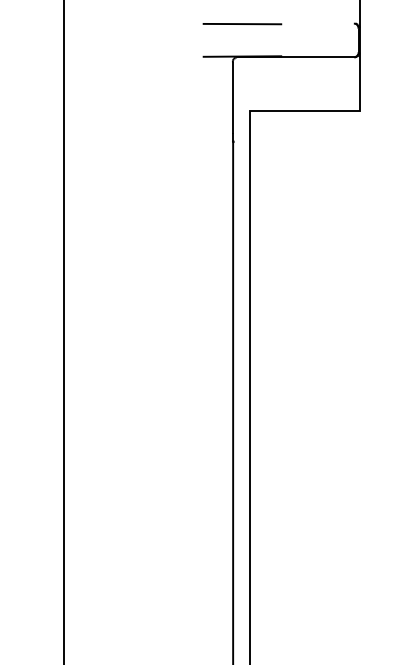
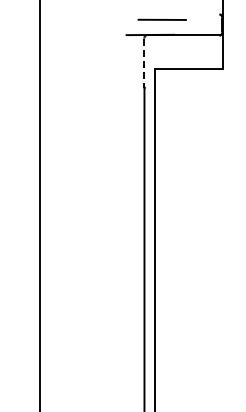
line: (241, 23) -> (161, 19), moved
line: (233, 99) -> (144, 61), solid -> dashed

